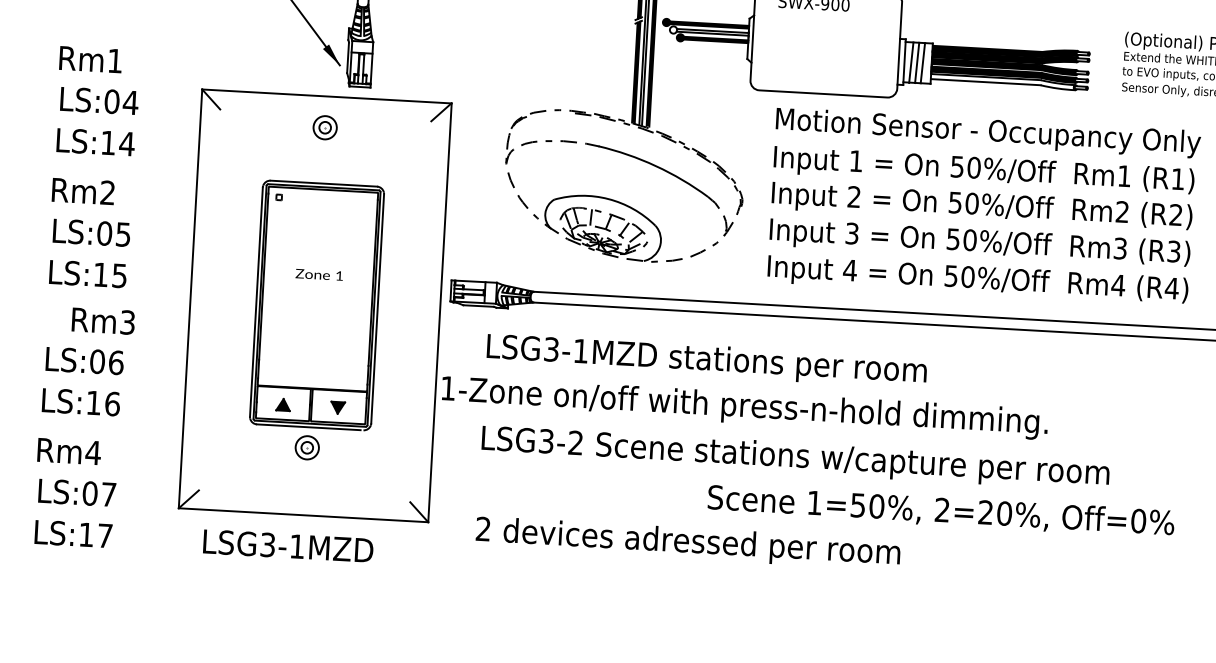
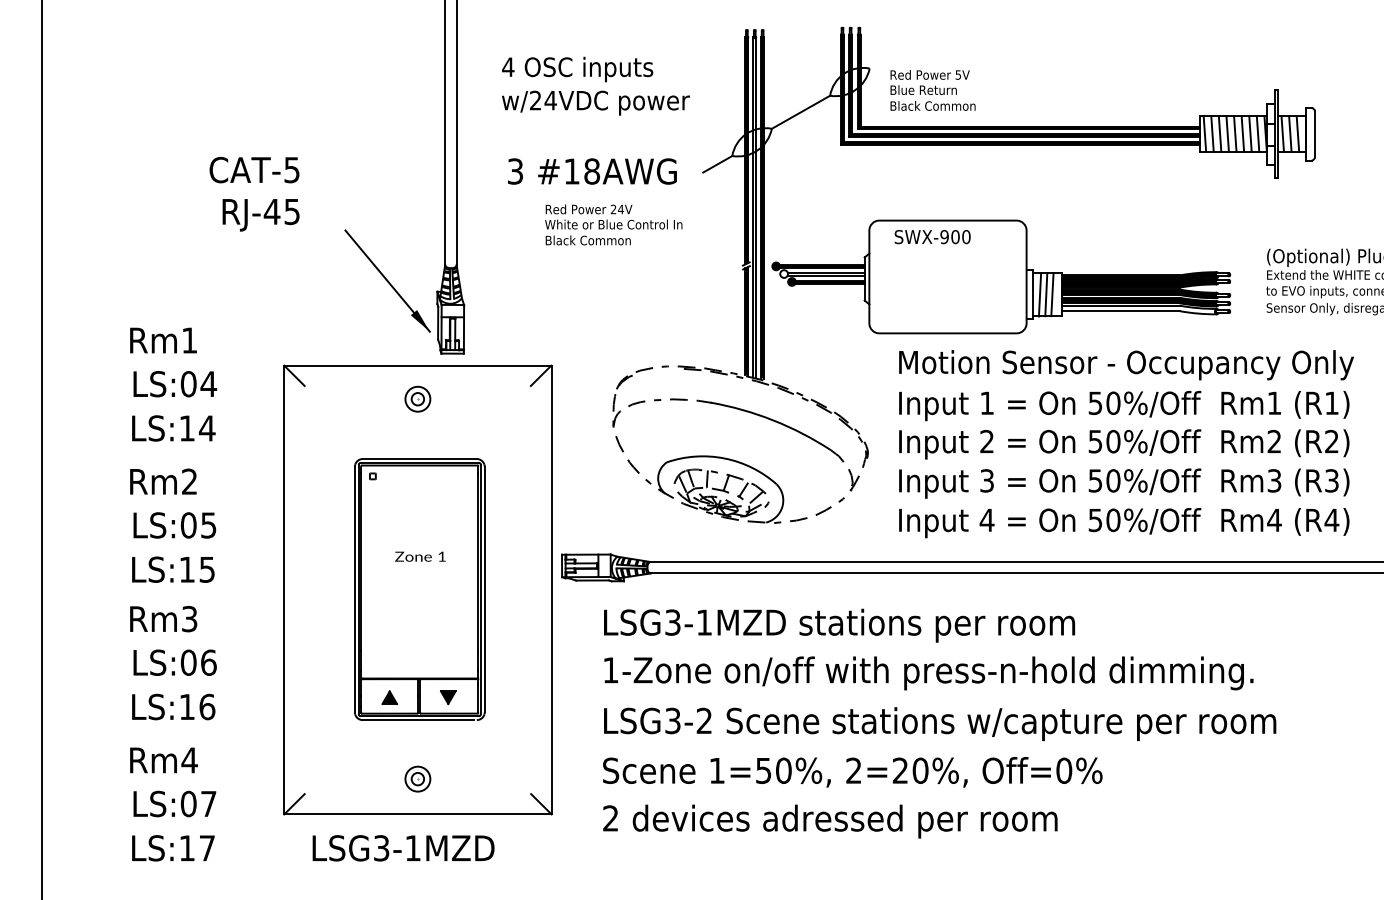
text: (103, 321) -> (163, 619), moved
text: (744, 407) -> (928, 673), moved
part: (306, 447) -> (417, 778), moved
text: (940, 511) -> (852, 772), moved

